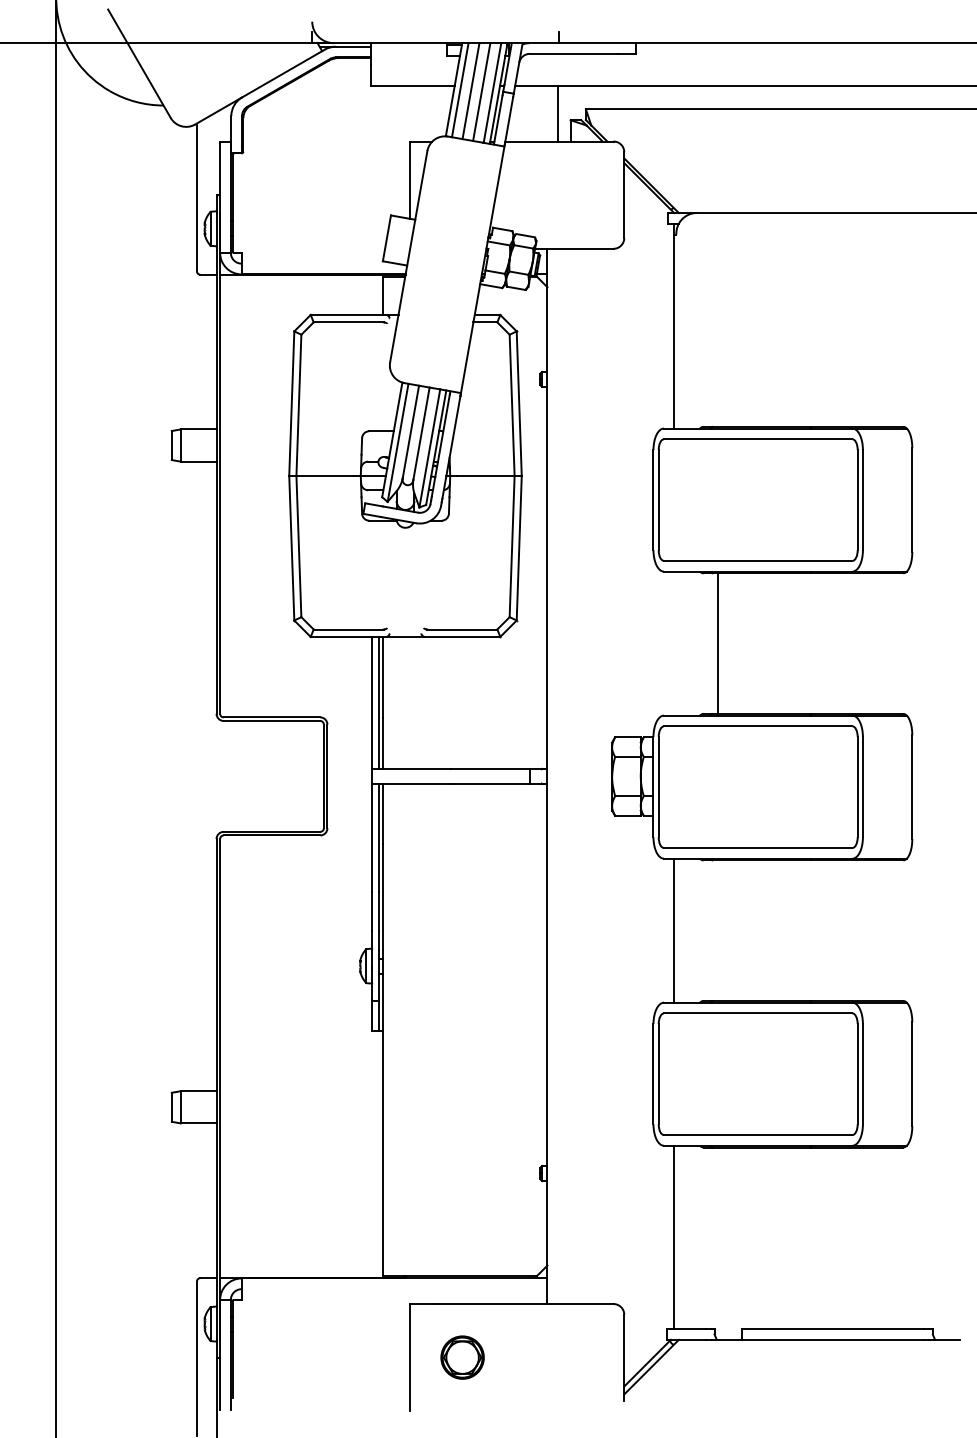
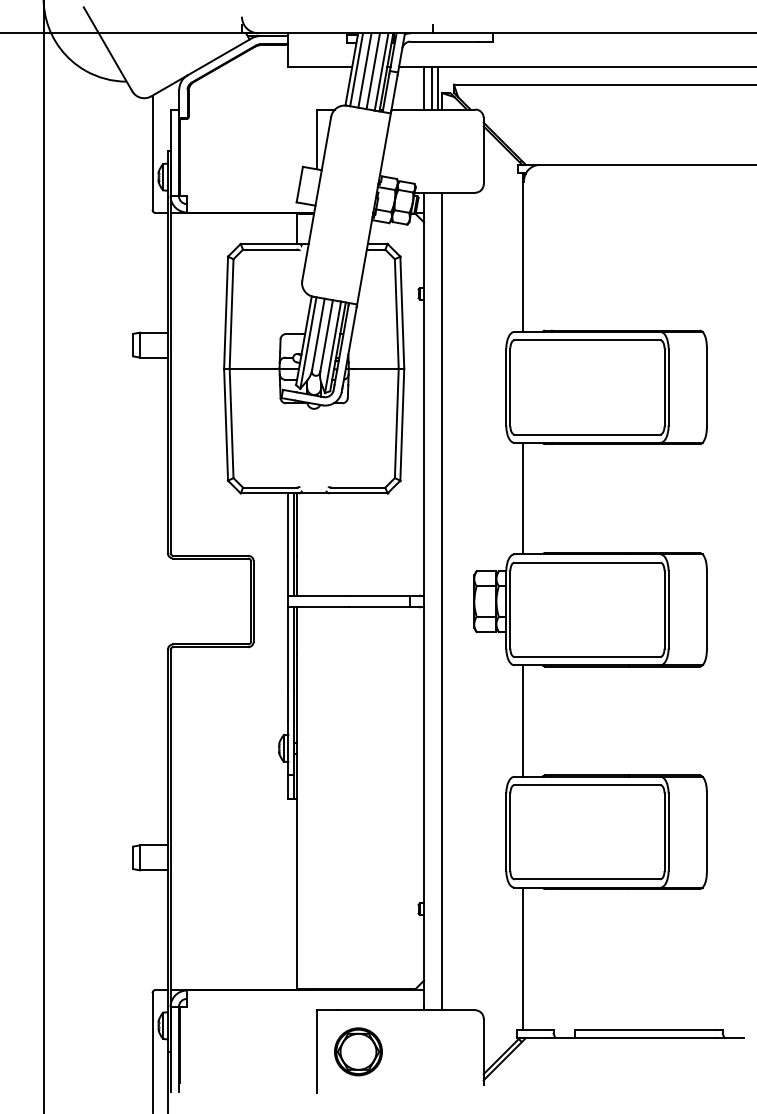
line: (547, 113) -> (424, 87), added
line: (565, 113) -> (438, 87), added
line: (718, 643) -> (522, 498), moved
line: (570, 776) -> (442, 601), added
part: (462, 1357) -> (358, 1051), size x1.43

